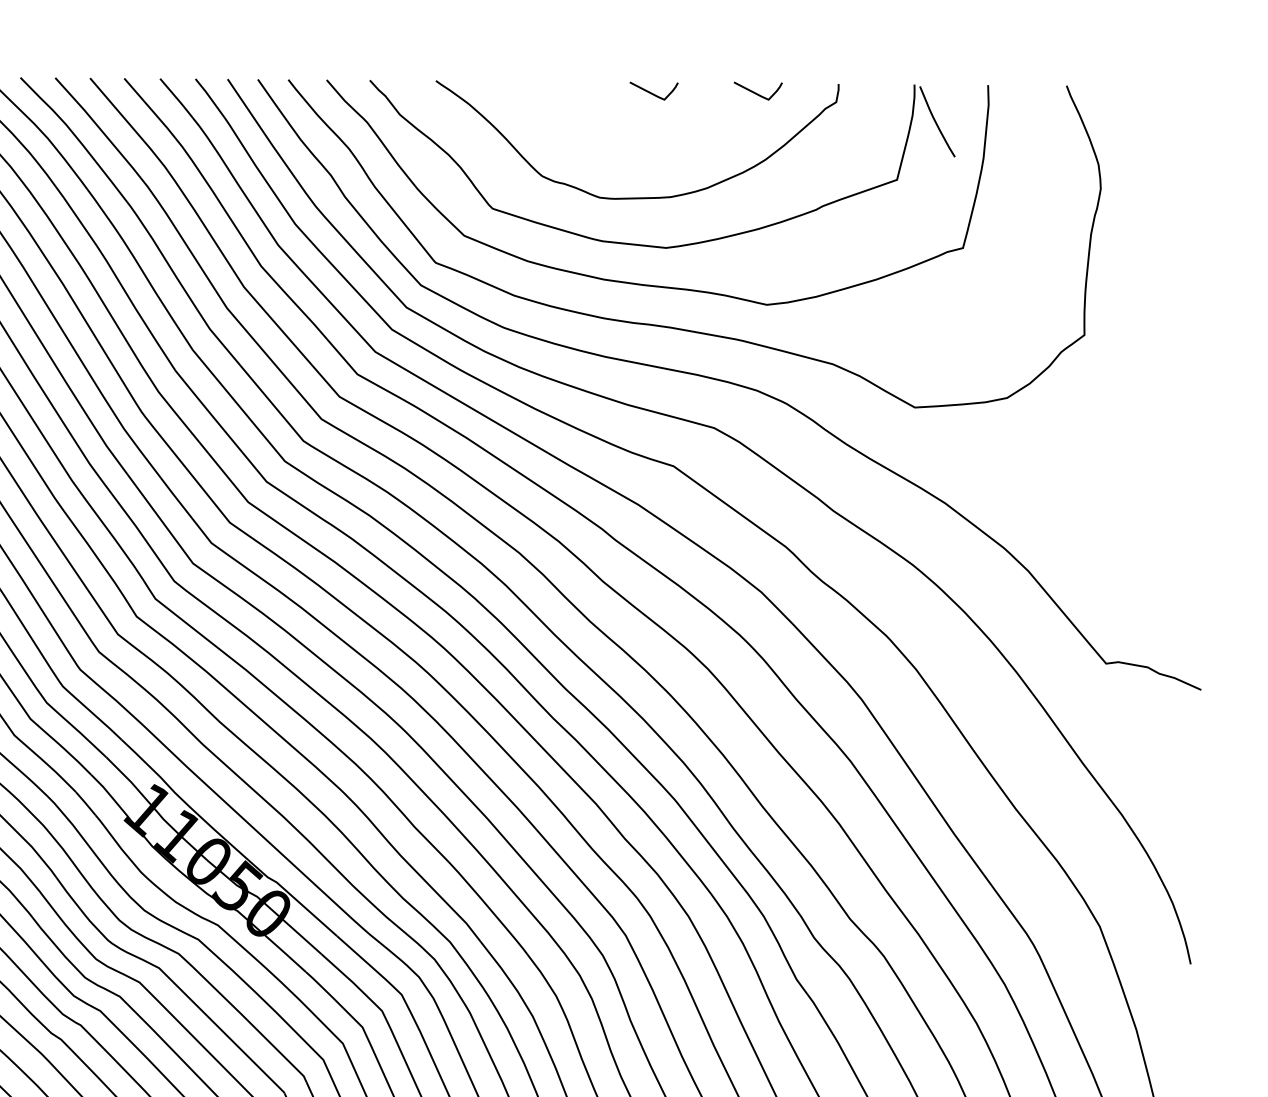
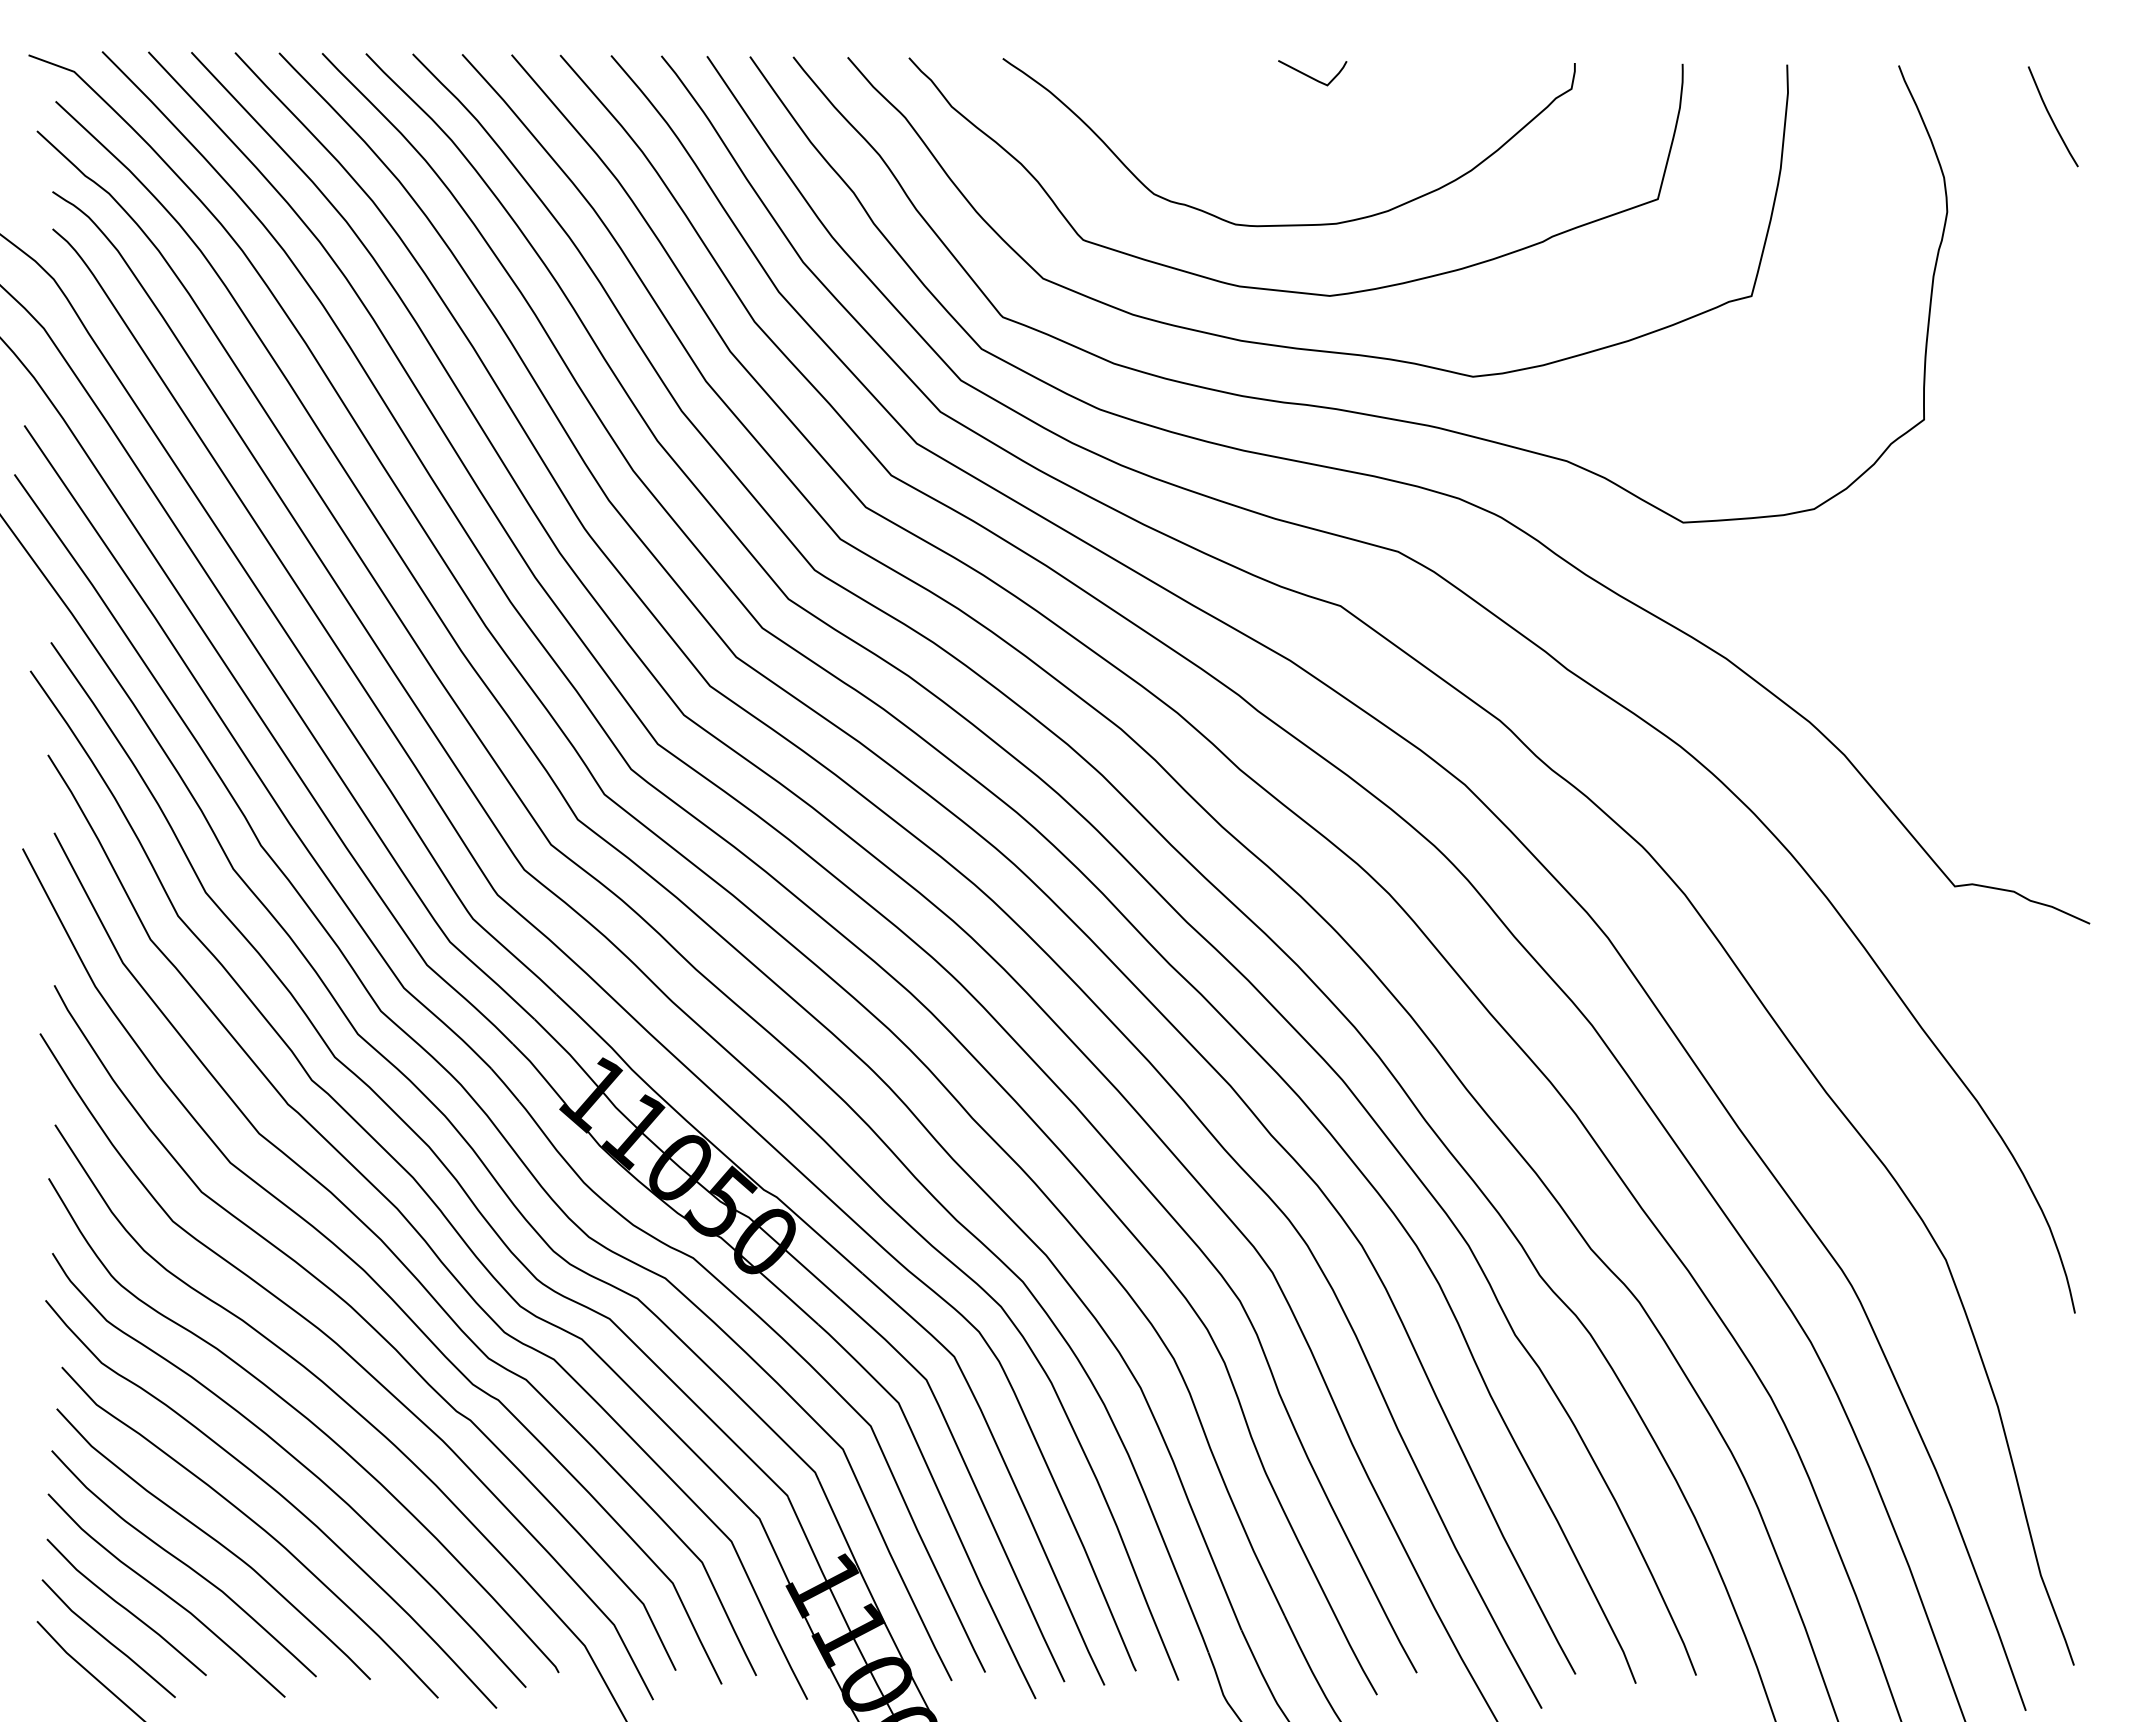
curve: (757, 93) -> (1459, 76), removed
curve: (936, 121) -> (2051, 116), moved

